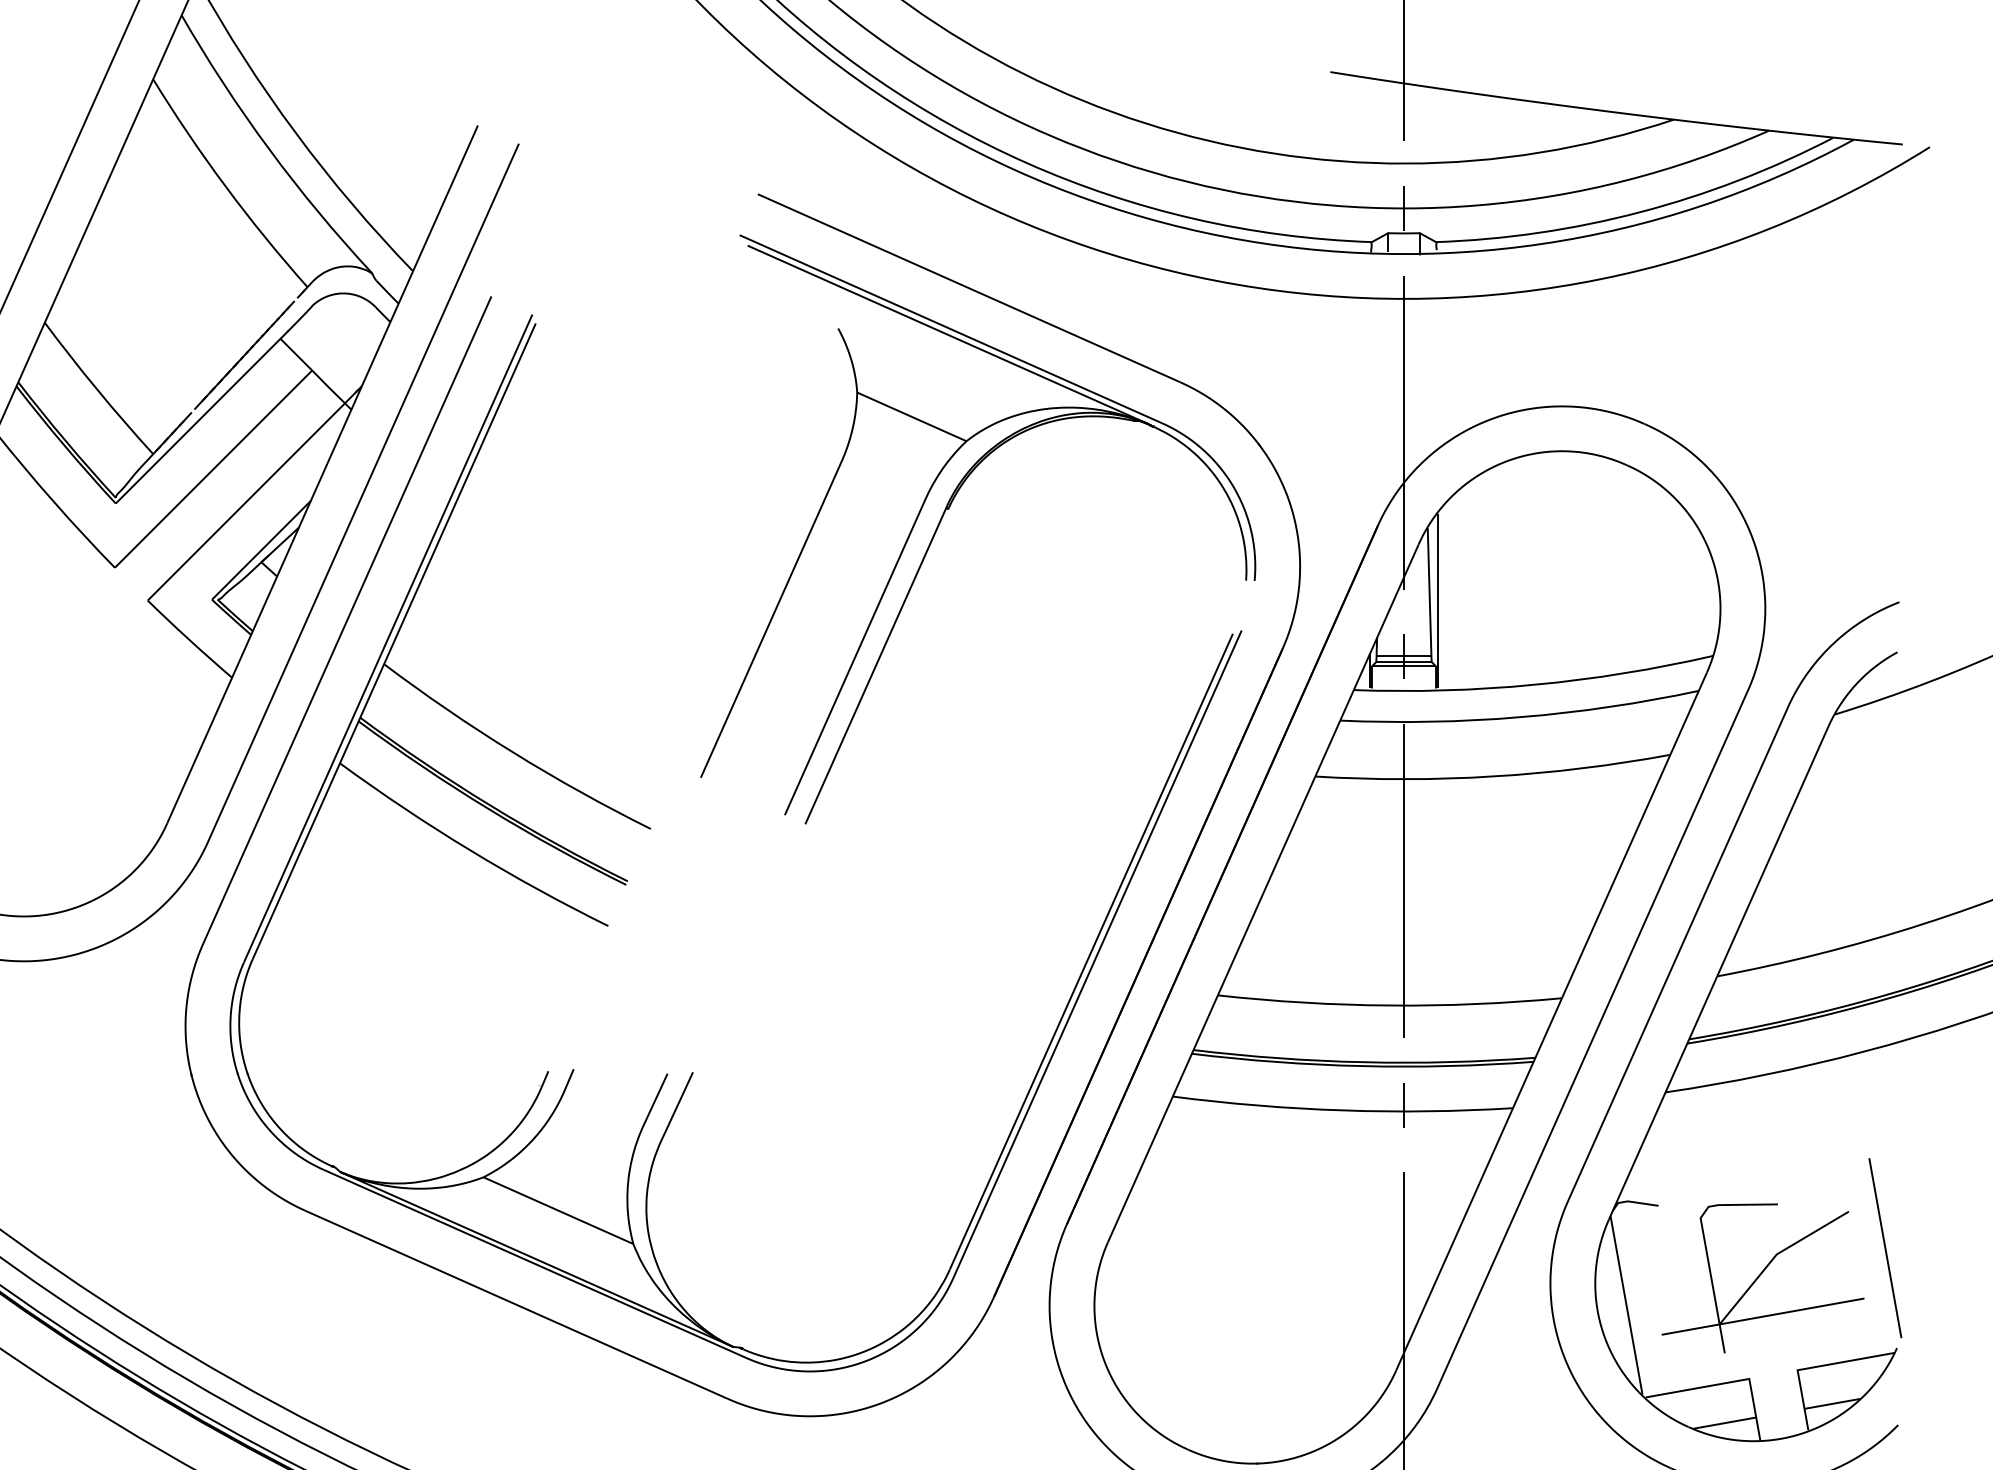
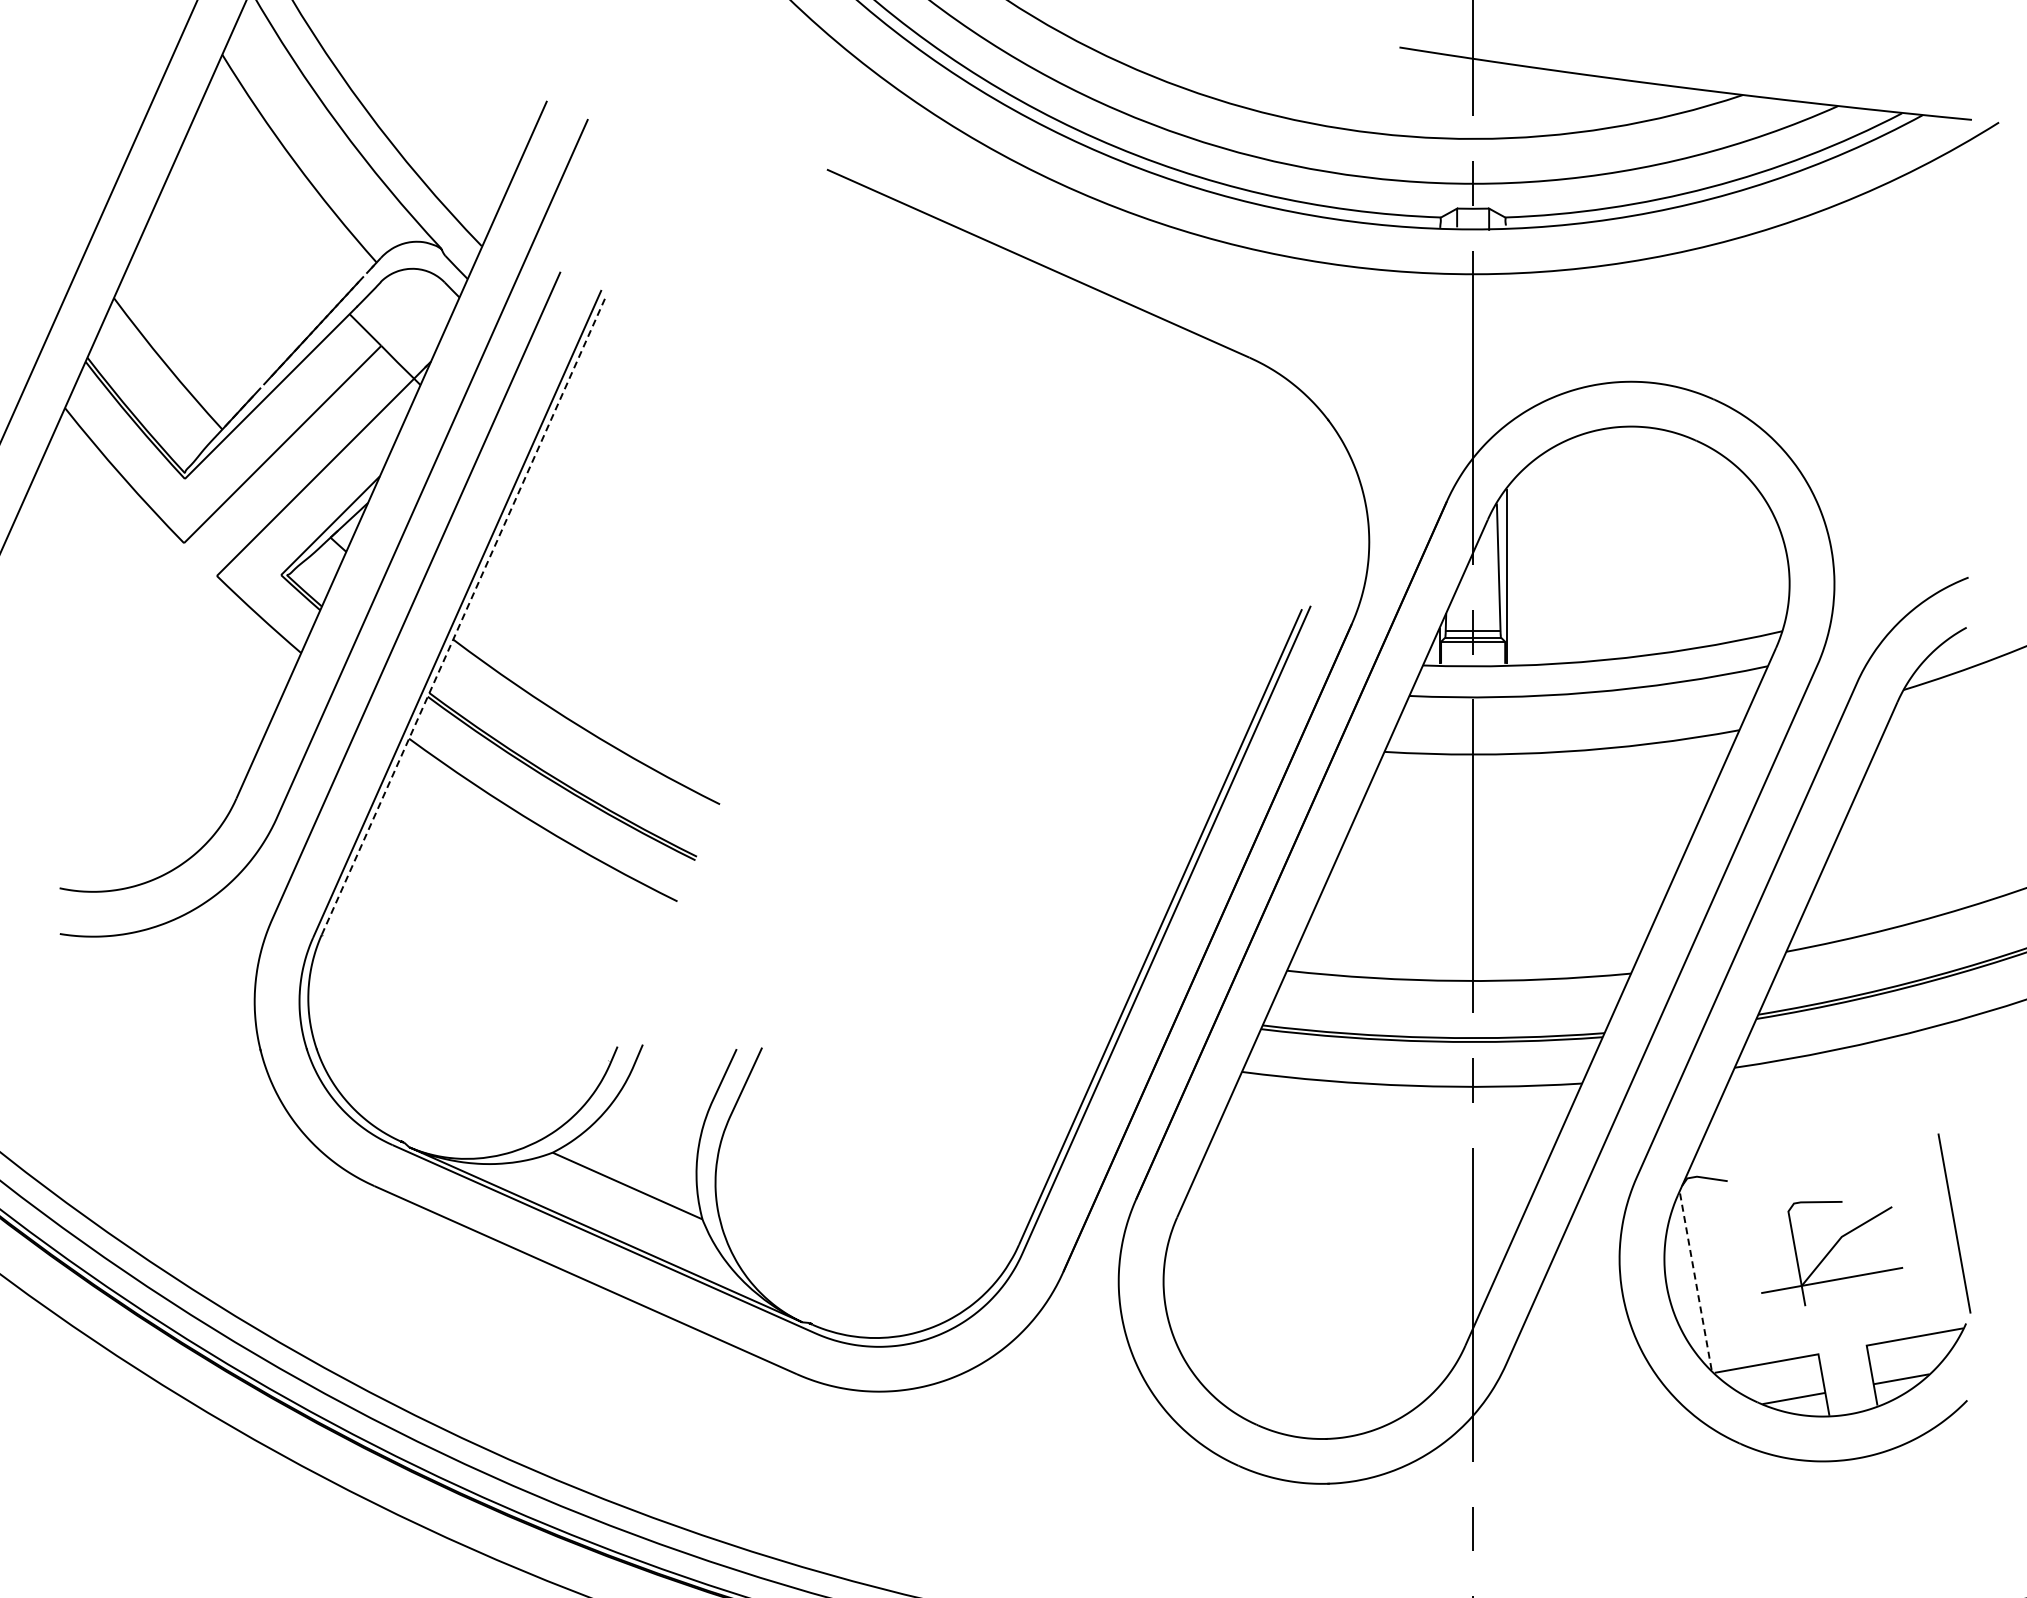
part: (949, 509) -> (1018, 484), removed
line: (394, 642) -> (463, 617), solid -> dashed
part: (1762, 1278) -> (1831, 1253), size x0.7
line: (1626, 1305) -> (1695, 1280), solid -> dashed

